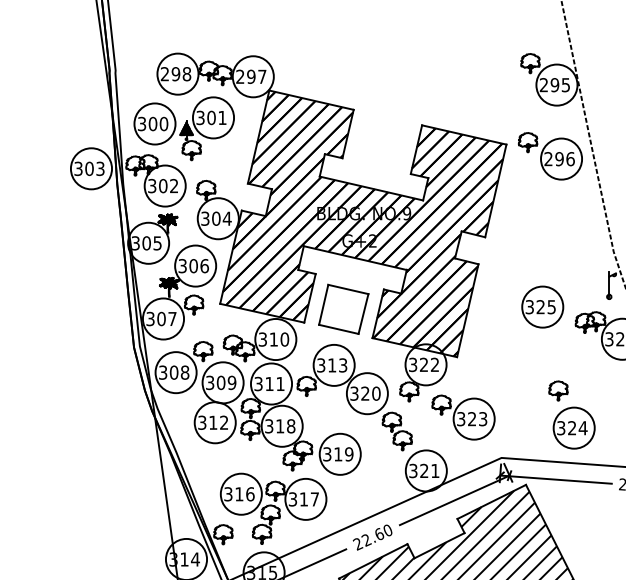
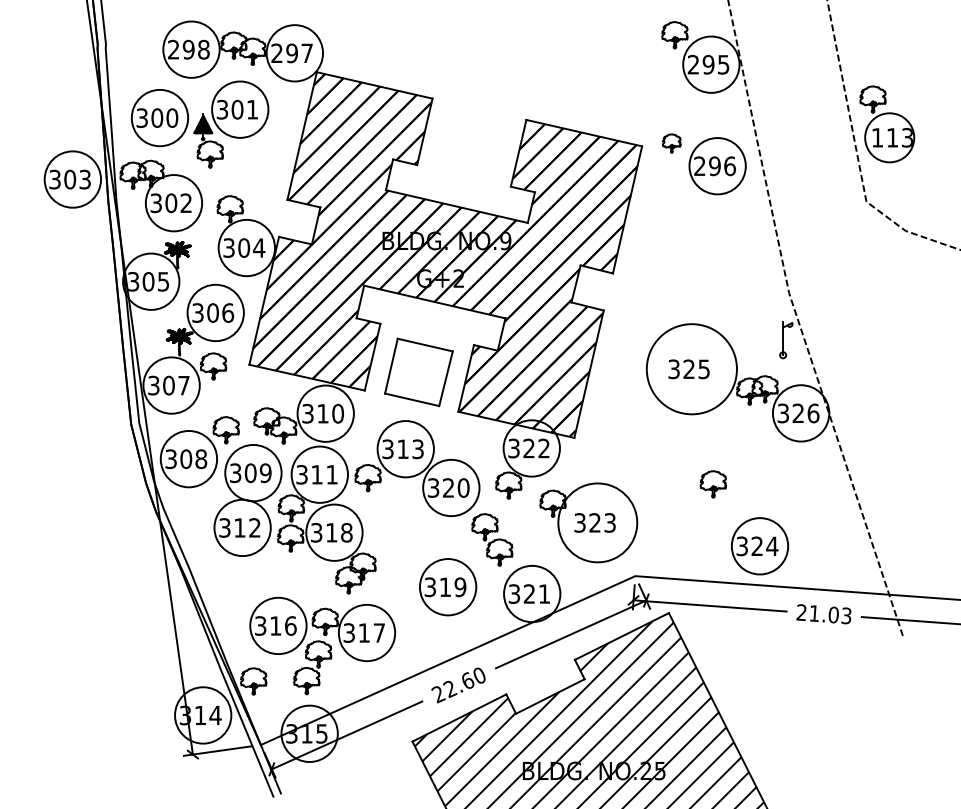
part: (527, 142) -> (671, 143), size x0.7
circle: (542, 307) -> (691, 369), size x1.6
circle: (473, 418) -> (597, 522), size x1.4
part: (574, 428) -> (760, 546), moved
part: (340, 454) -> (448, 587), moved

